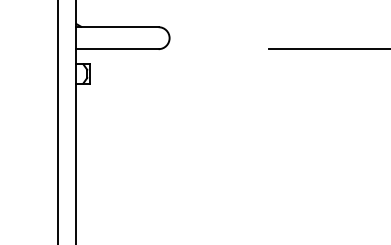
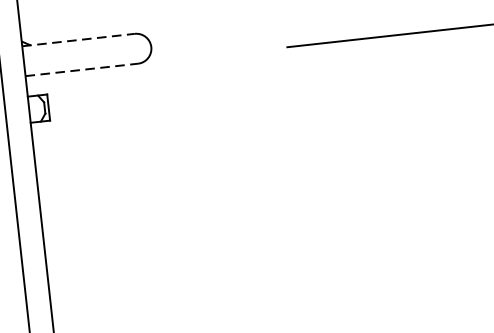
line: (117, 27) -> (78, 40), solid -> dashed
line: (117, 49) -> (82, 70), solid -> dashed

